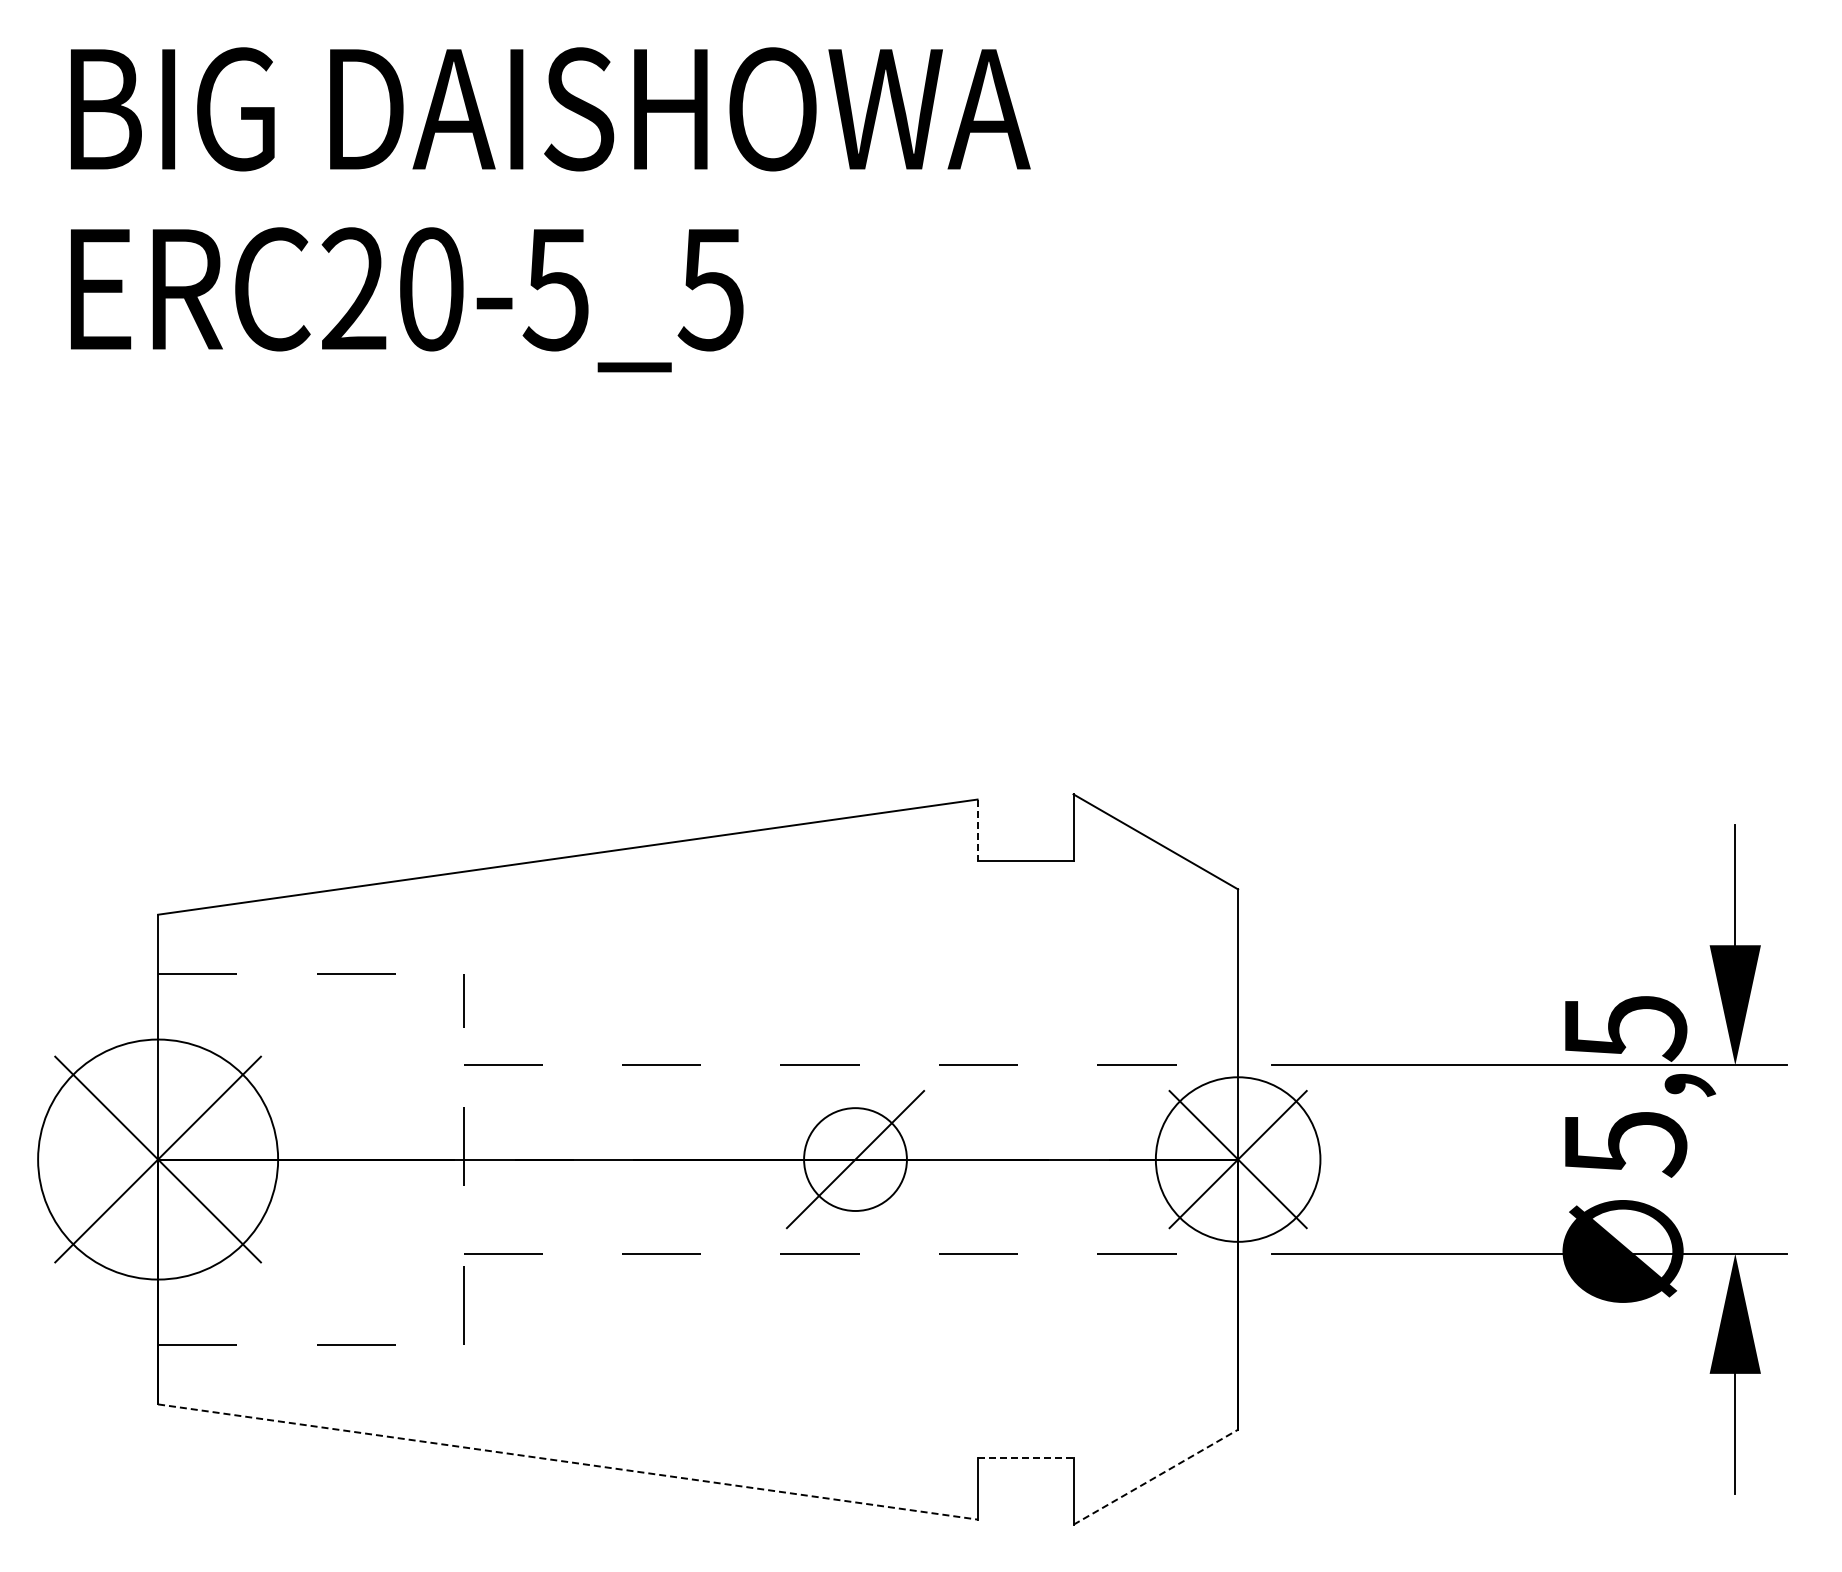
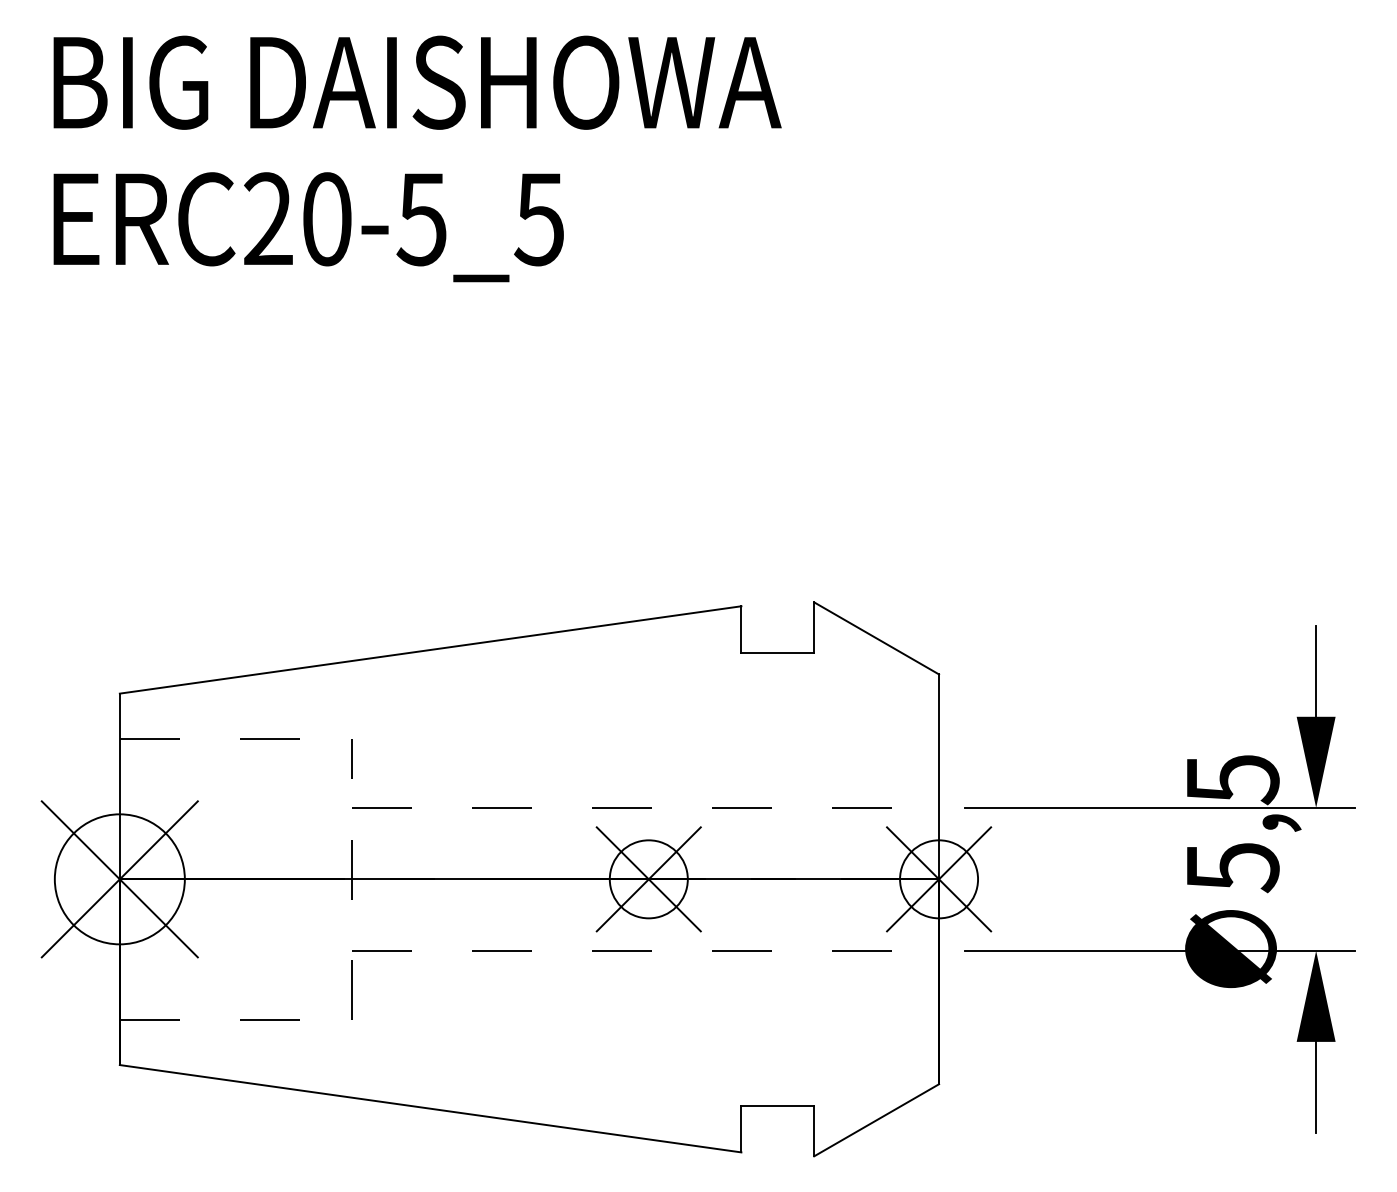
line: (977, 830) -> (741, 629), dashed -> solid
circle: (157, 1159) -> (119, 879), size x0.71
line: (855, 1159) -> (648, 879), added
circle: (1237, 1159) -> (938, 879), size x0.62
line: (1026, 1457) -> (778, 1105), dashed -> solid
line: (567, 1461) -> (430, 1108), dashed -> solid
line: (1156, 1476) -> (877, 1119), dashed -> solid

